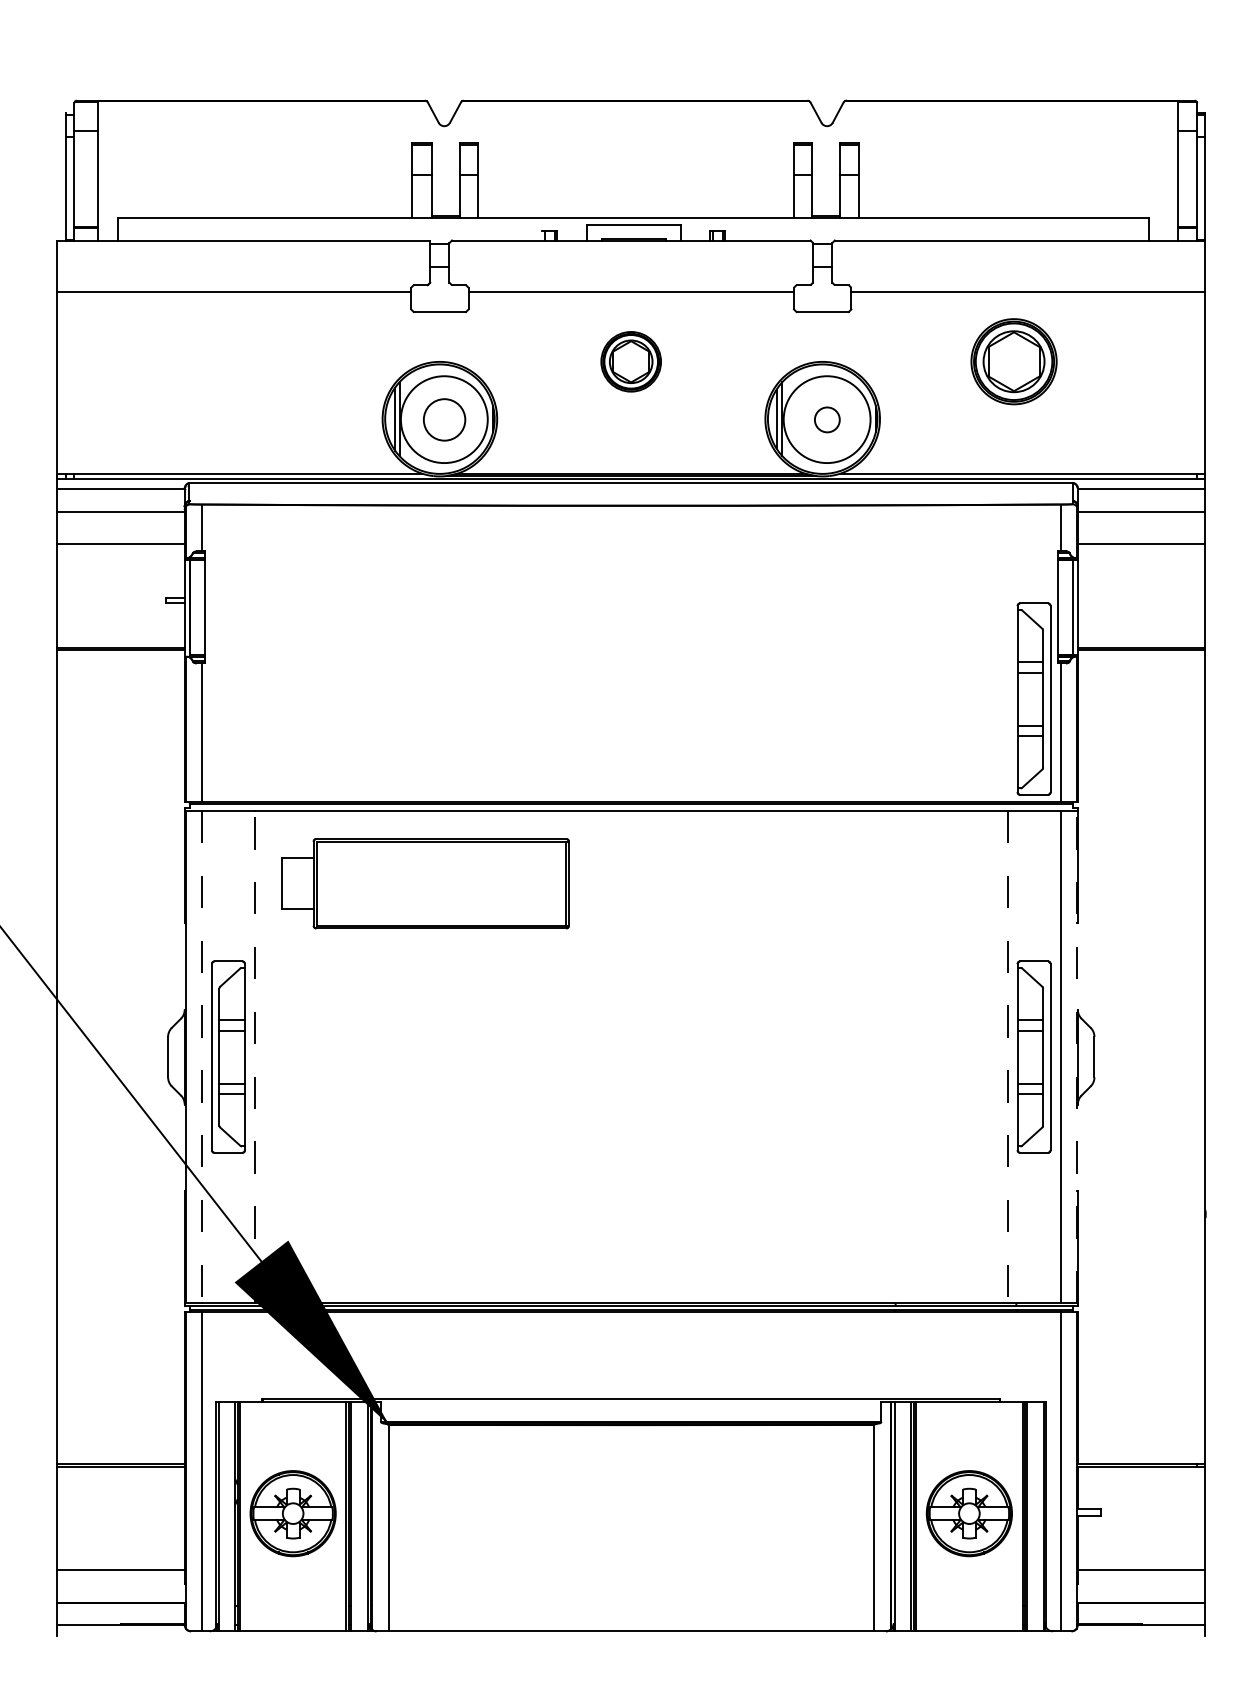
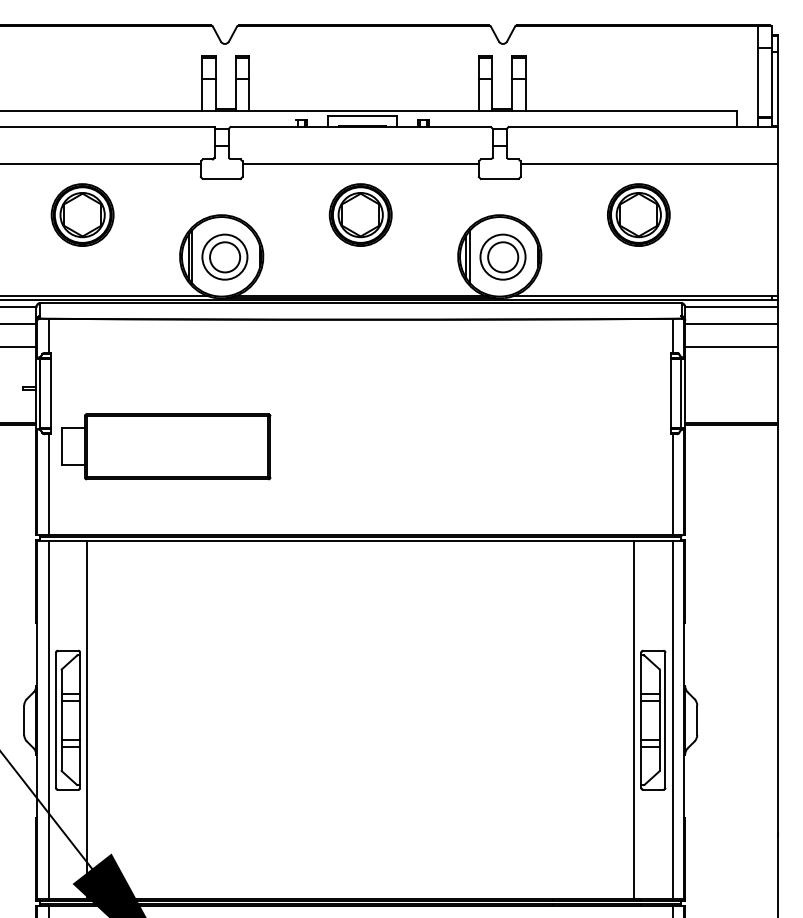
part: (248, 361) -> (82, 214), added
part: (630, 361) -> (360, 214), size x1.43
circle: (444, 419) -> (225, 257), size x0.71
circle: (827, 419) -> (503, 257), size x0.71
circle: (827, 419) -> (503, 257), size x1.67
part: (1033, 698) -> (652, 459), removed
part: (425, 883) -> (166, 446), moved
line: (254, 1056) -> (87, 719), dashed -> solid
line: (1076, 1056) -> (684, 719), dashed -> solid
line: (201, 1057) -> (48, 720), dashed -> solid
line: (1007, 1057) -> (634, 720), dashed -> solid

